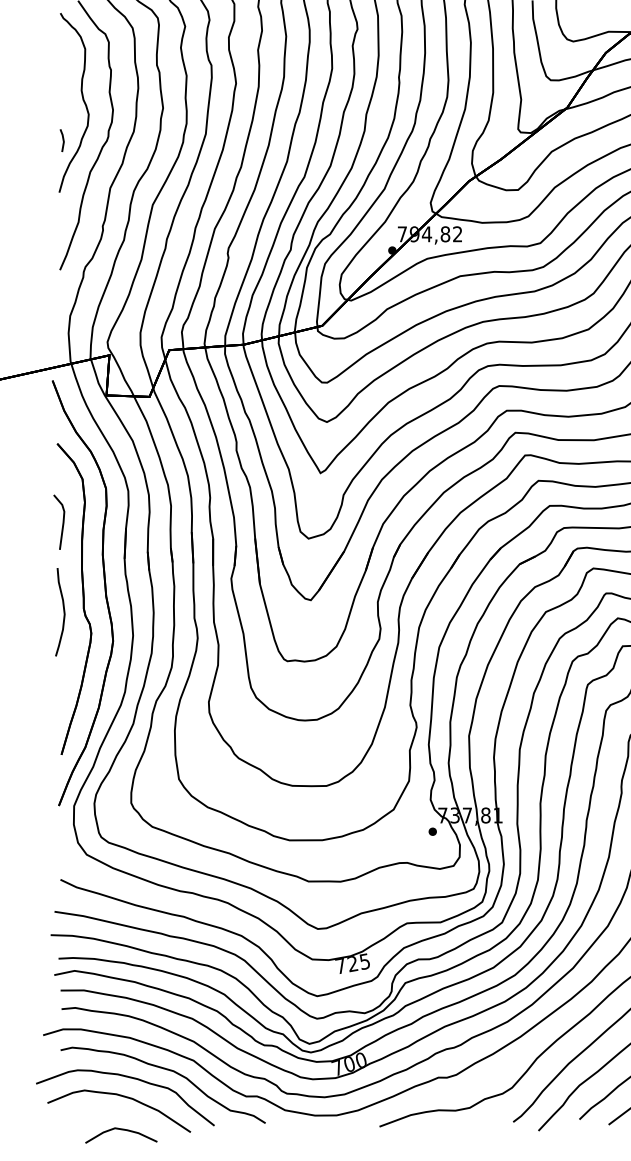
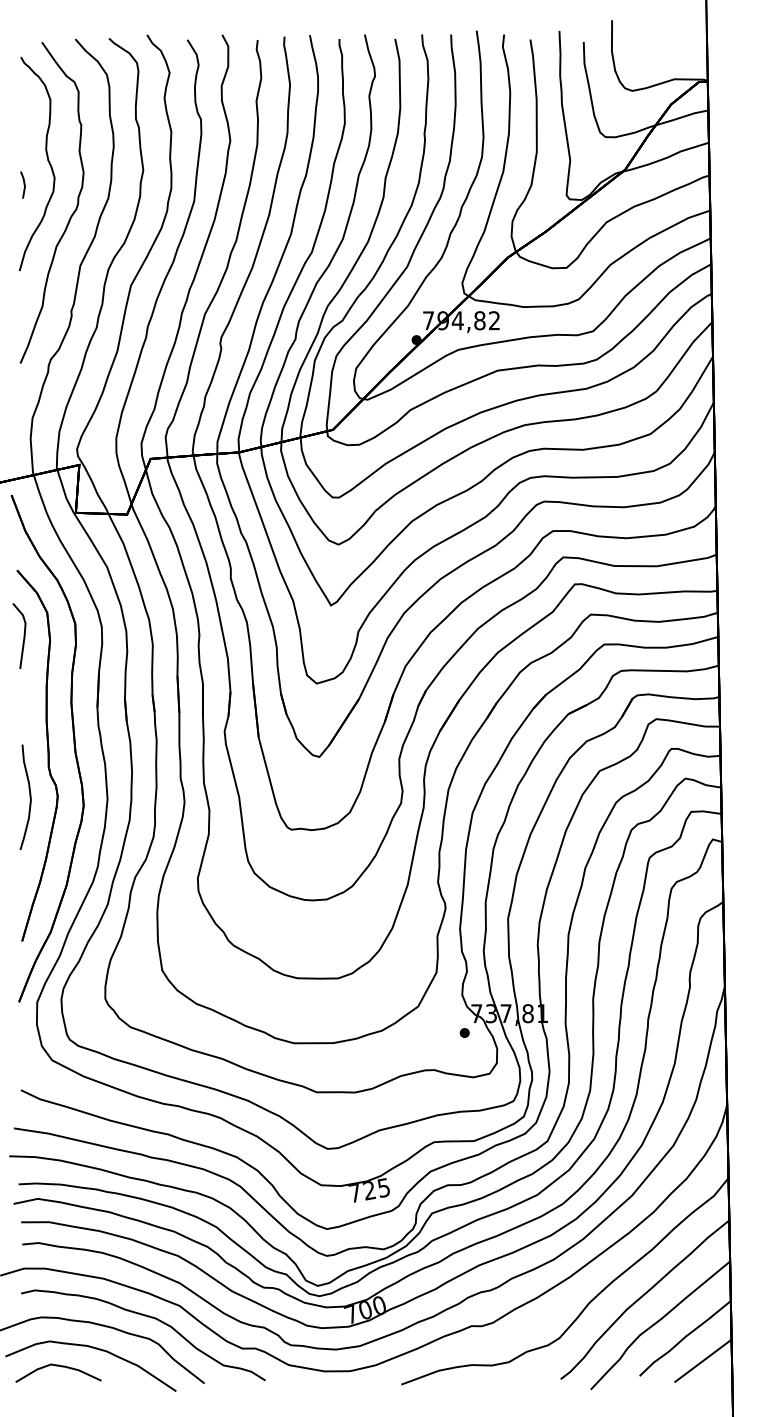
line: (62, 140) -> (23, 184), moved
line: (62, 521) -> (23, 635), moved
curve: (63, 611) -> (29, 796), moved
curve: (123, 1130) -> (61, 1367), moved

